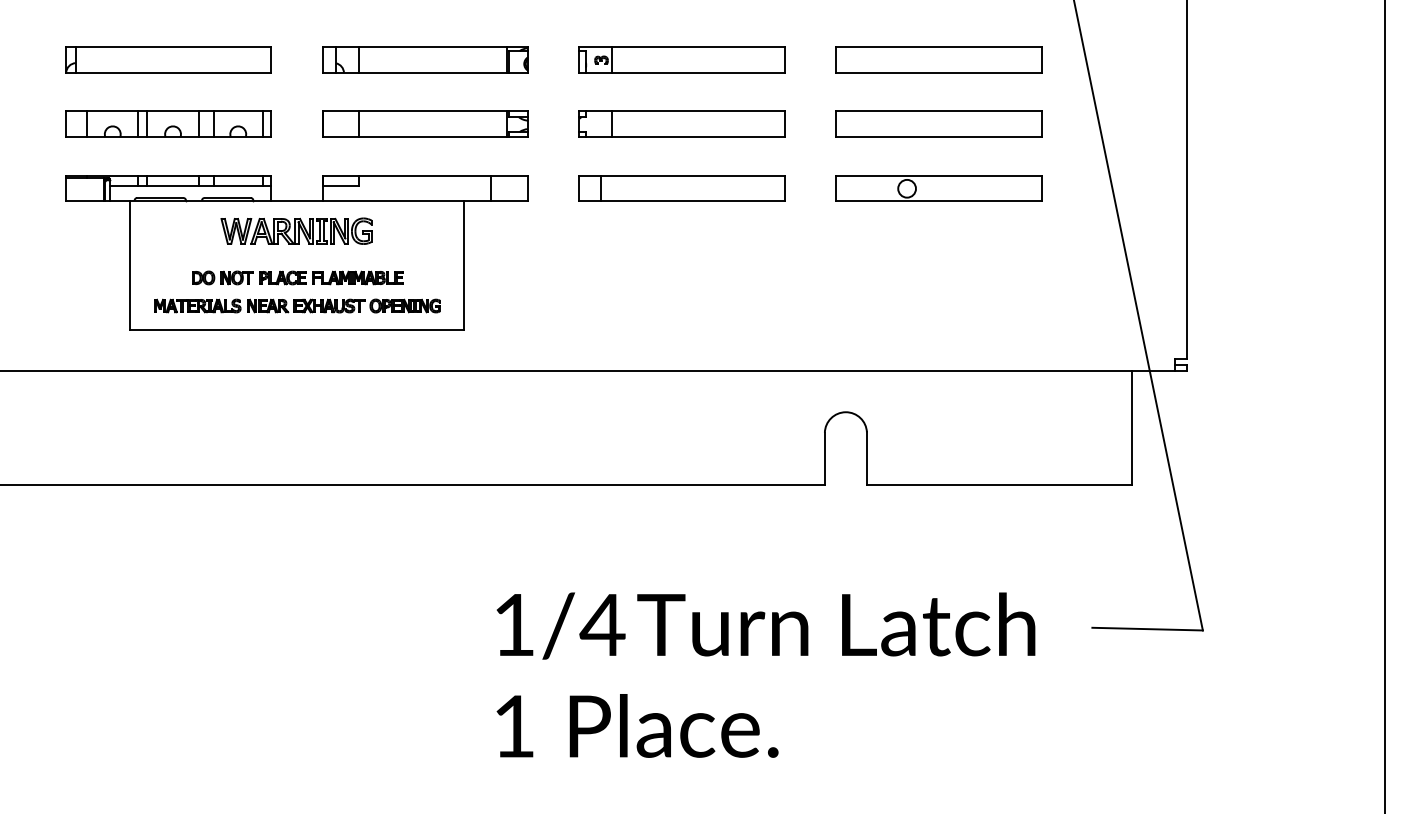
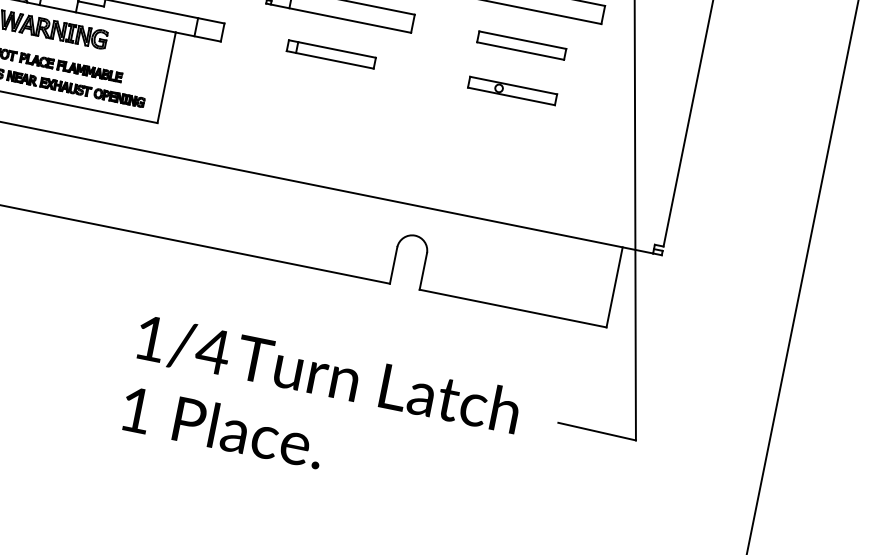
part: (938, 123) -> (521, 45), size x0.6
part: (681, 188) -> (330, 54), size x0.6
part: (938, 188) -> (512, 90), size x0.6

